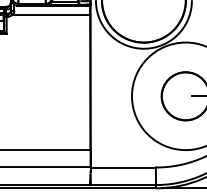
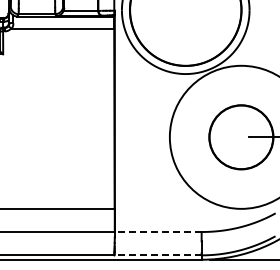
line: (122, 167) -> (157, 232), solid -> dashed
line: (123, 185) -> (158, 255), solid -> dashed

